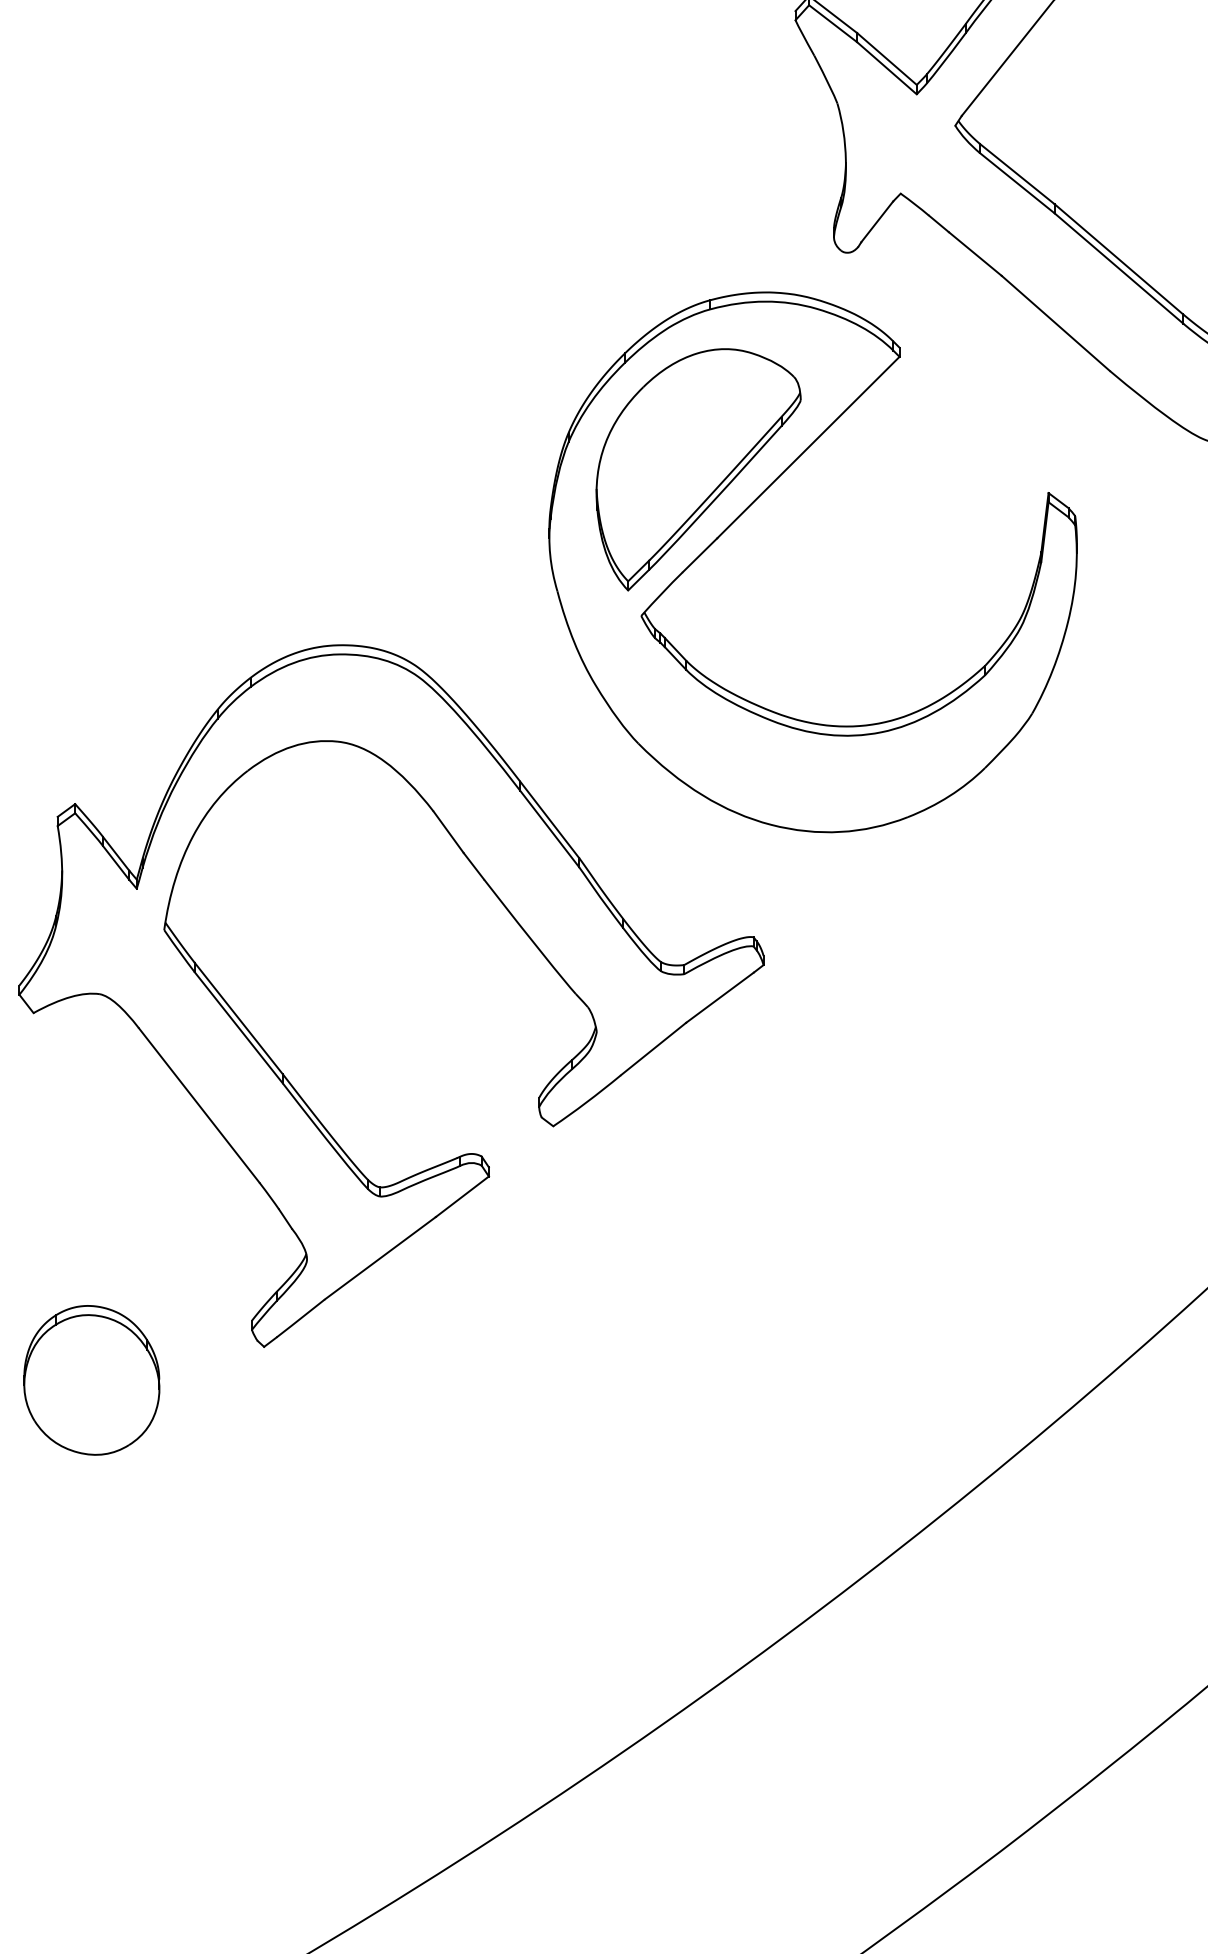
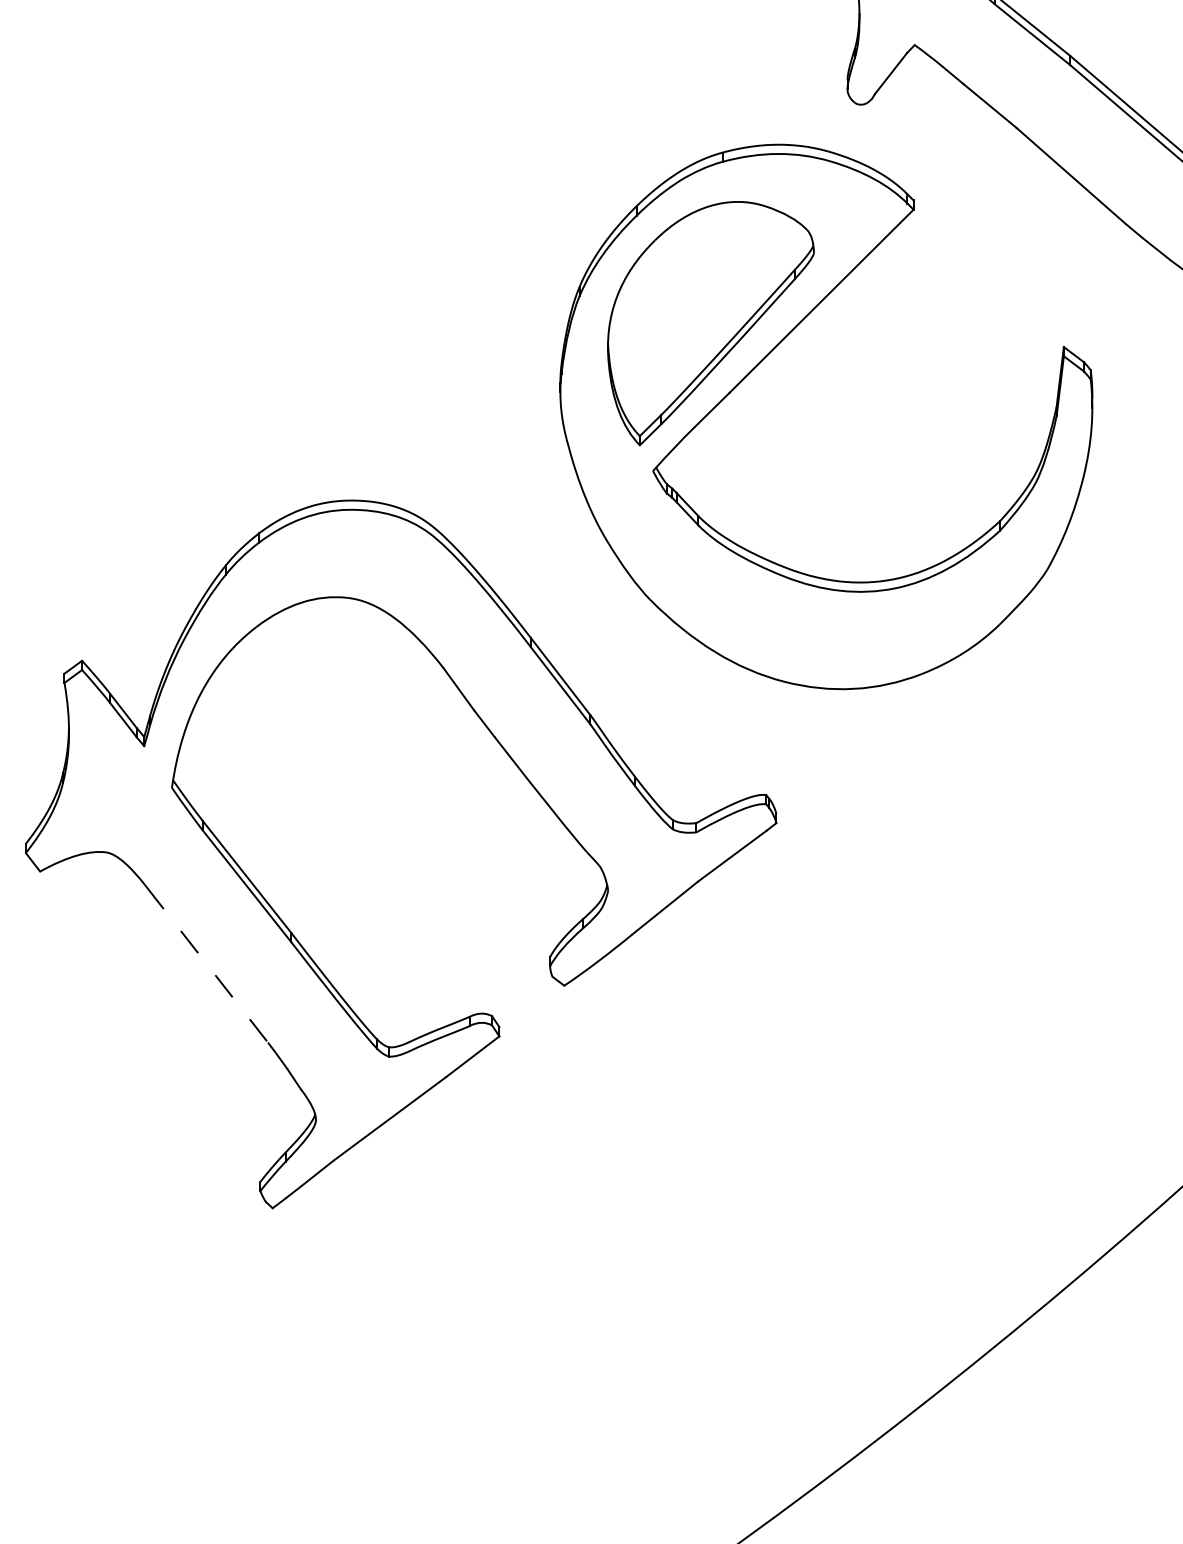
line: (199, 1105) -> (207, 964), solid -> dashed
part: (91, 1380) -> (98, 1242), removed

